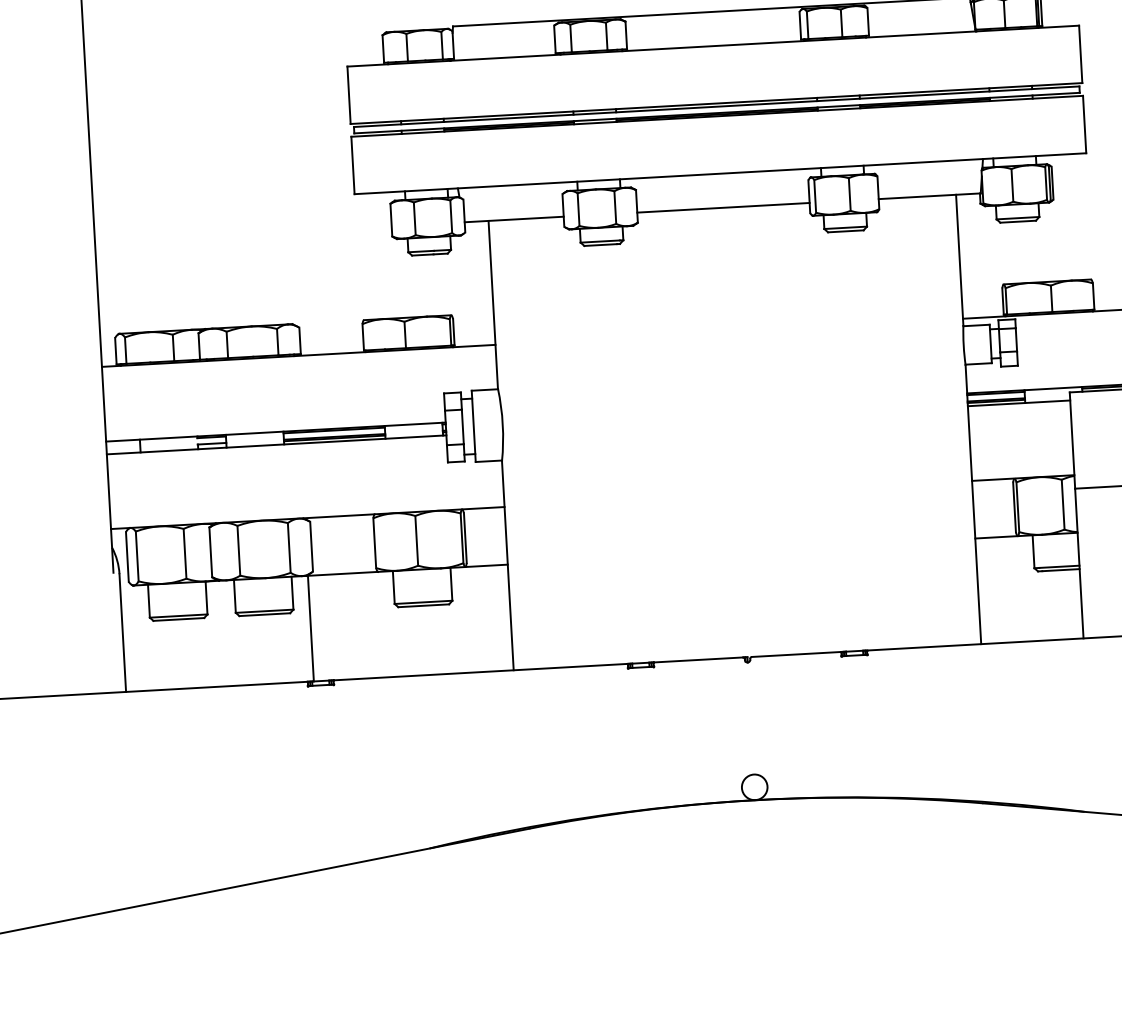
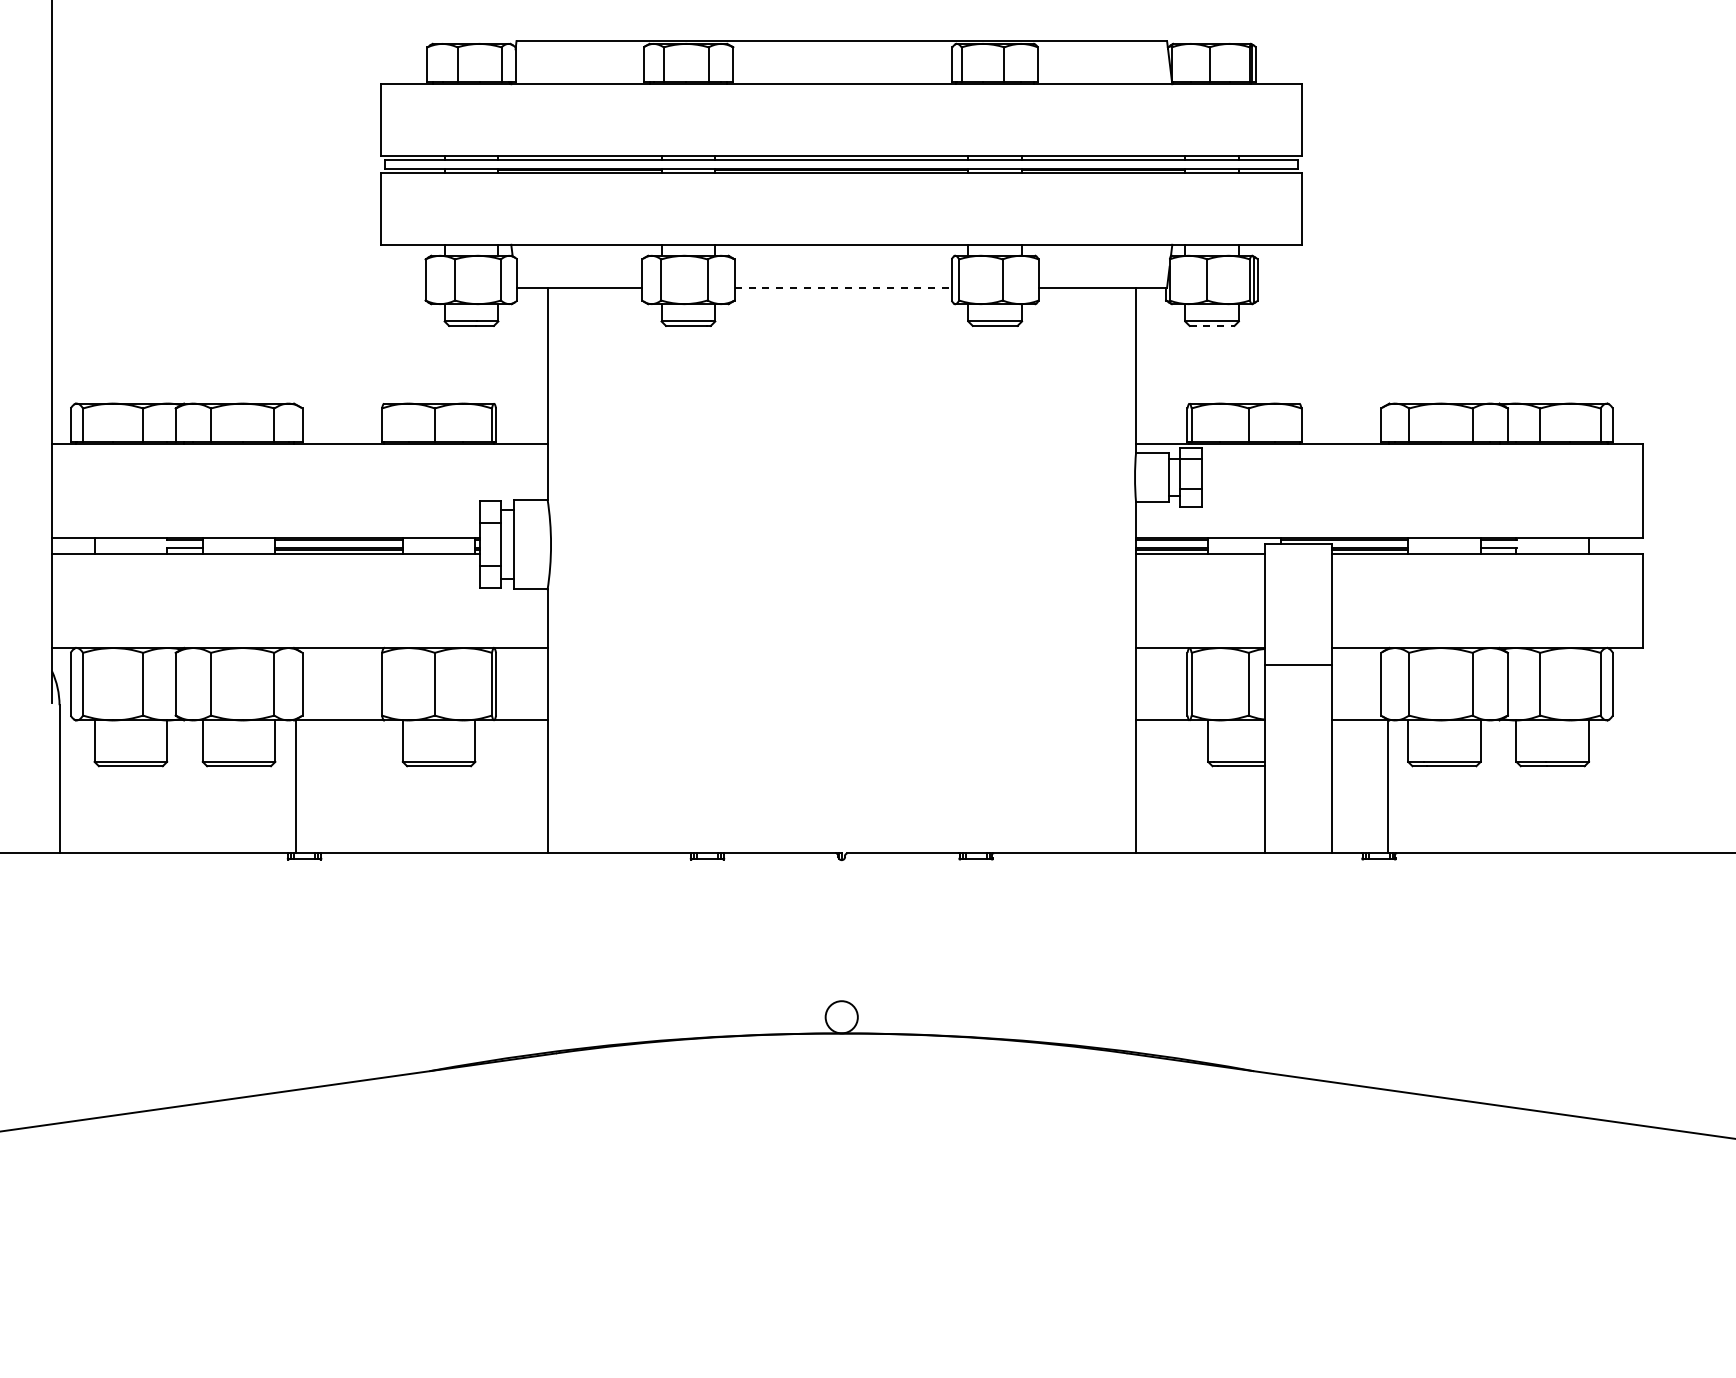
line: (723, 207) -> (843, 287), solid -> dashed
line: (1018, 221) -> (1212, 325), solid -> dashed

